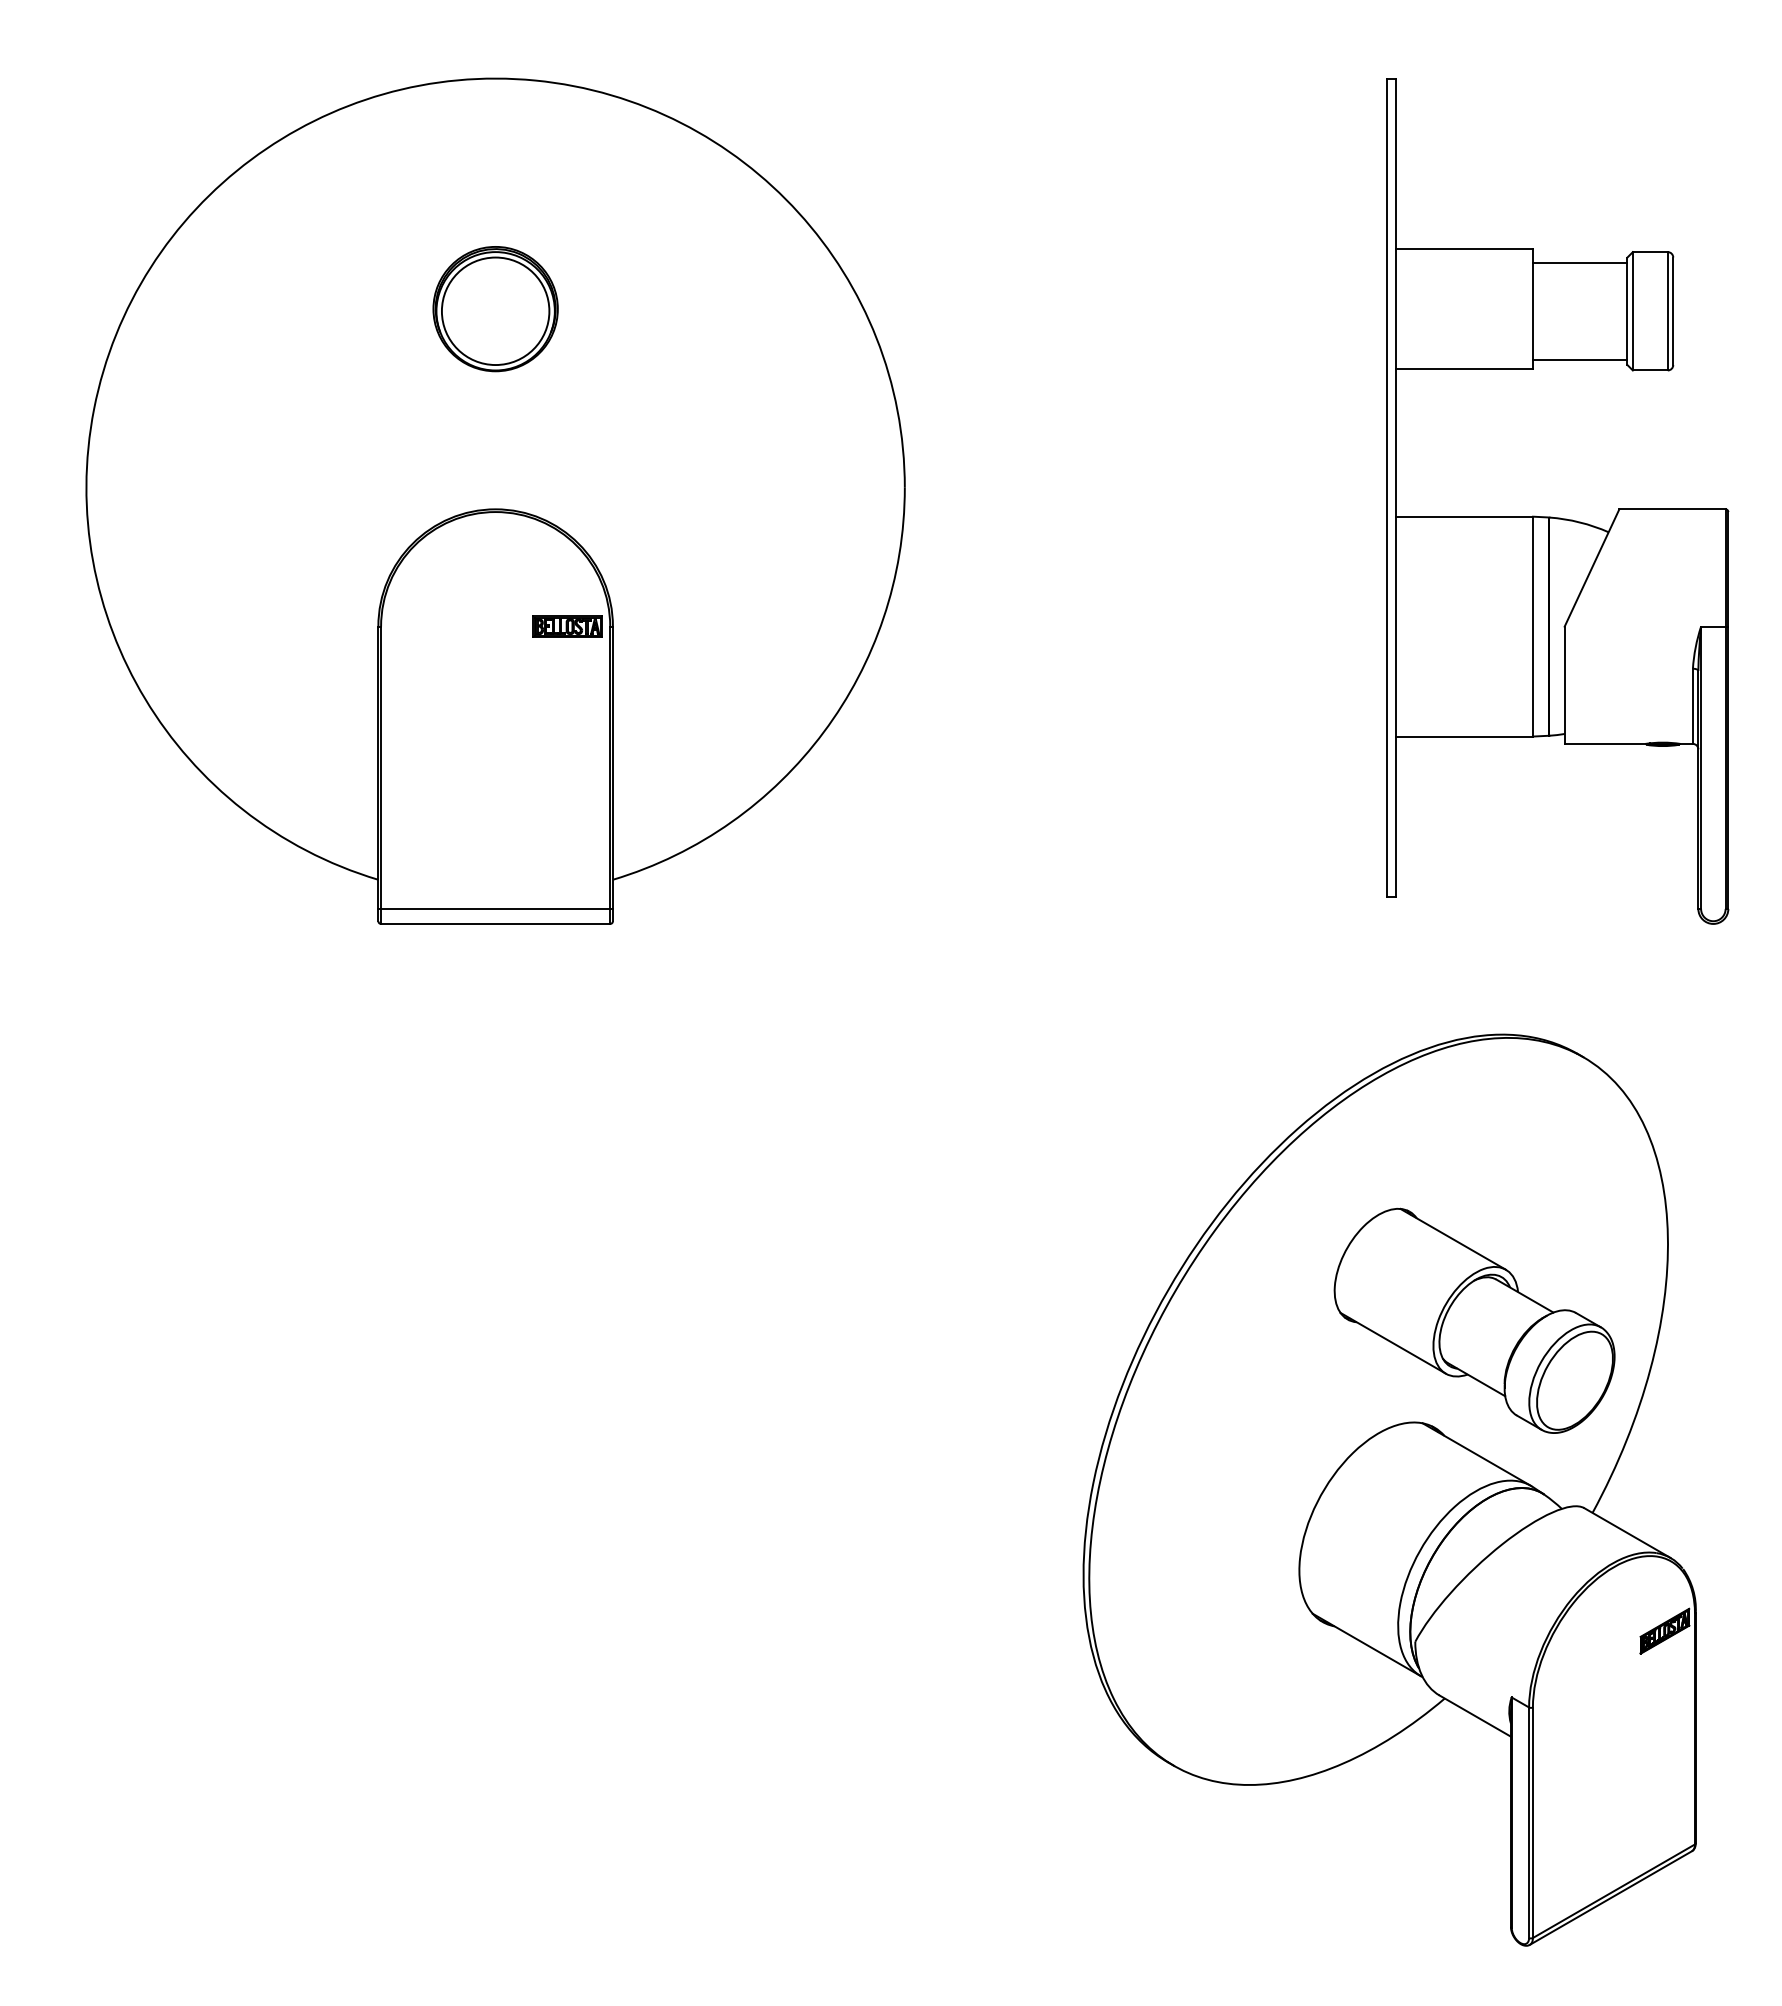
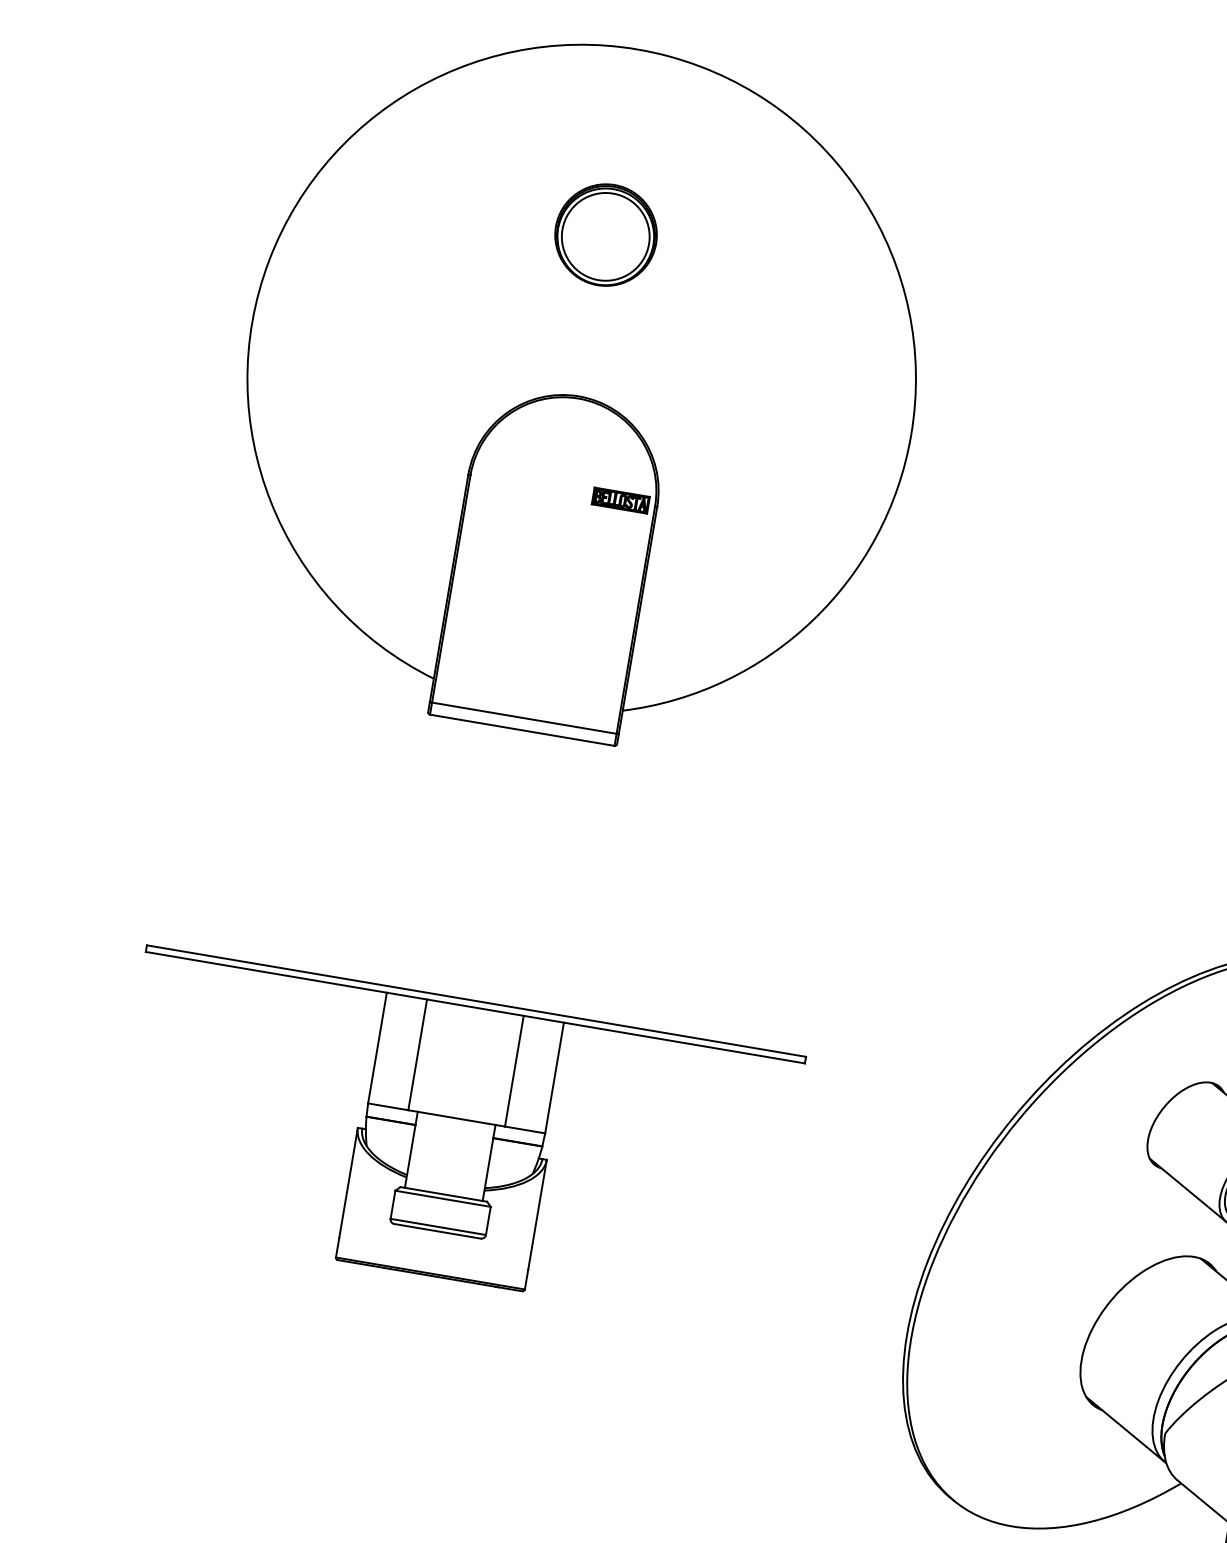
part: (495, 1430) -> (453, 1138), added

